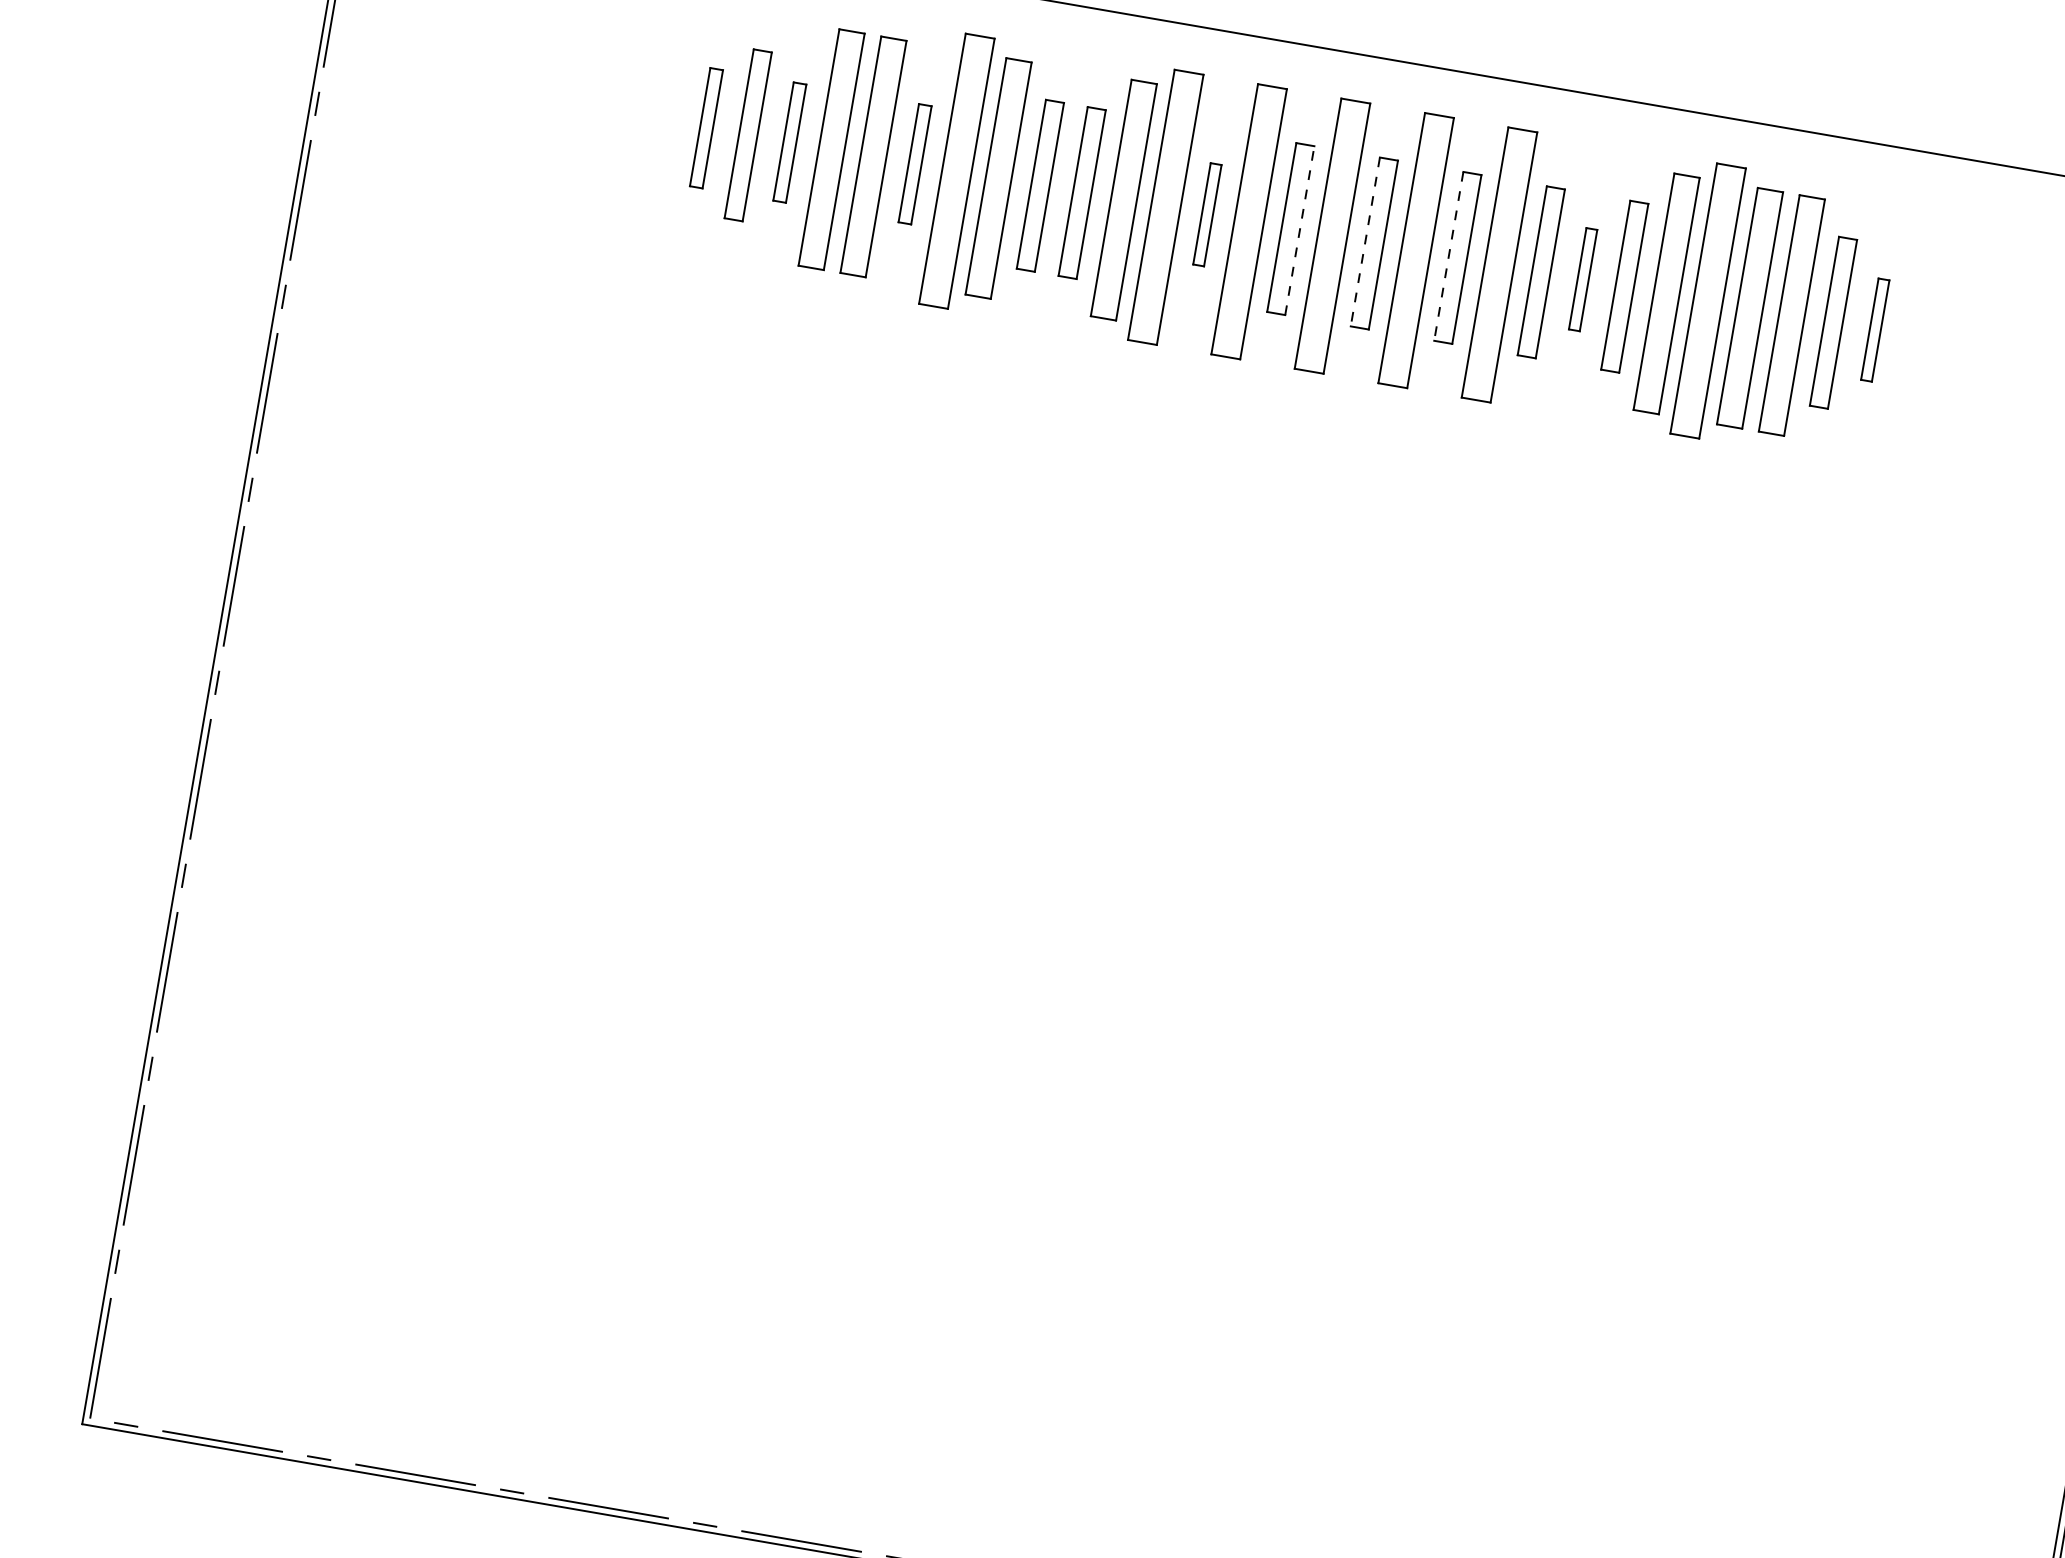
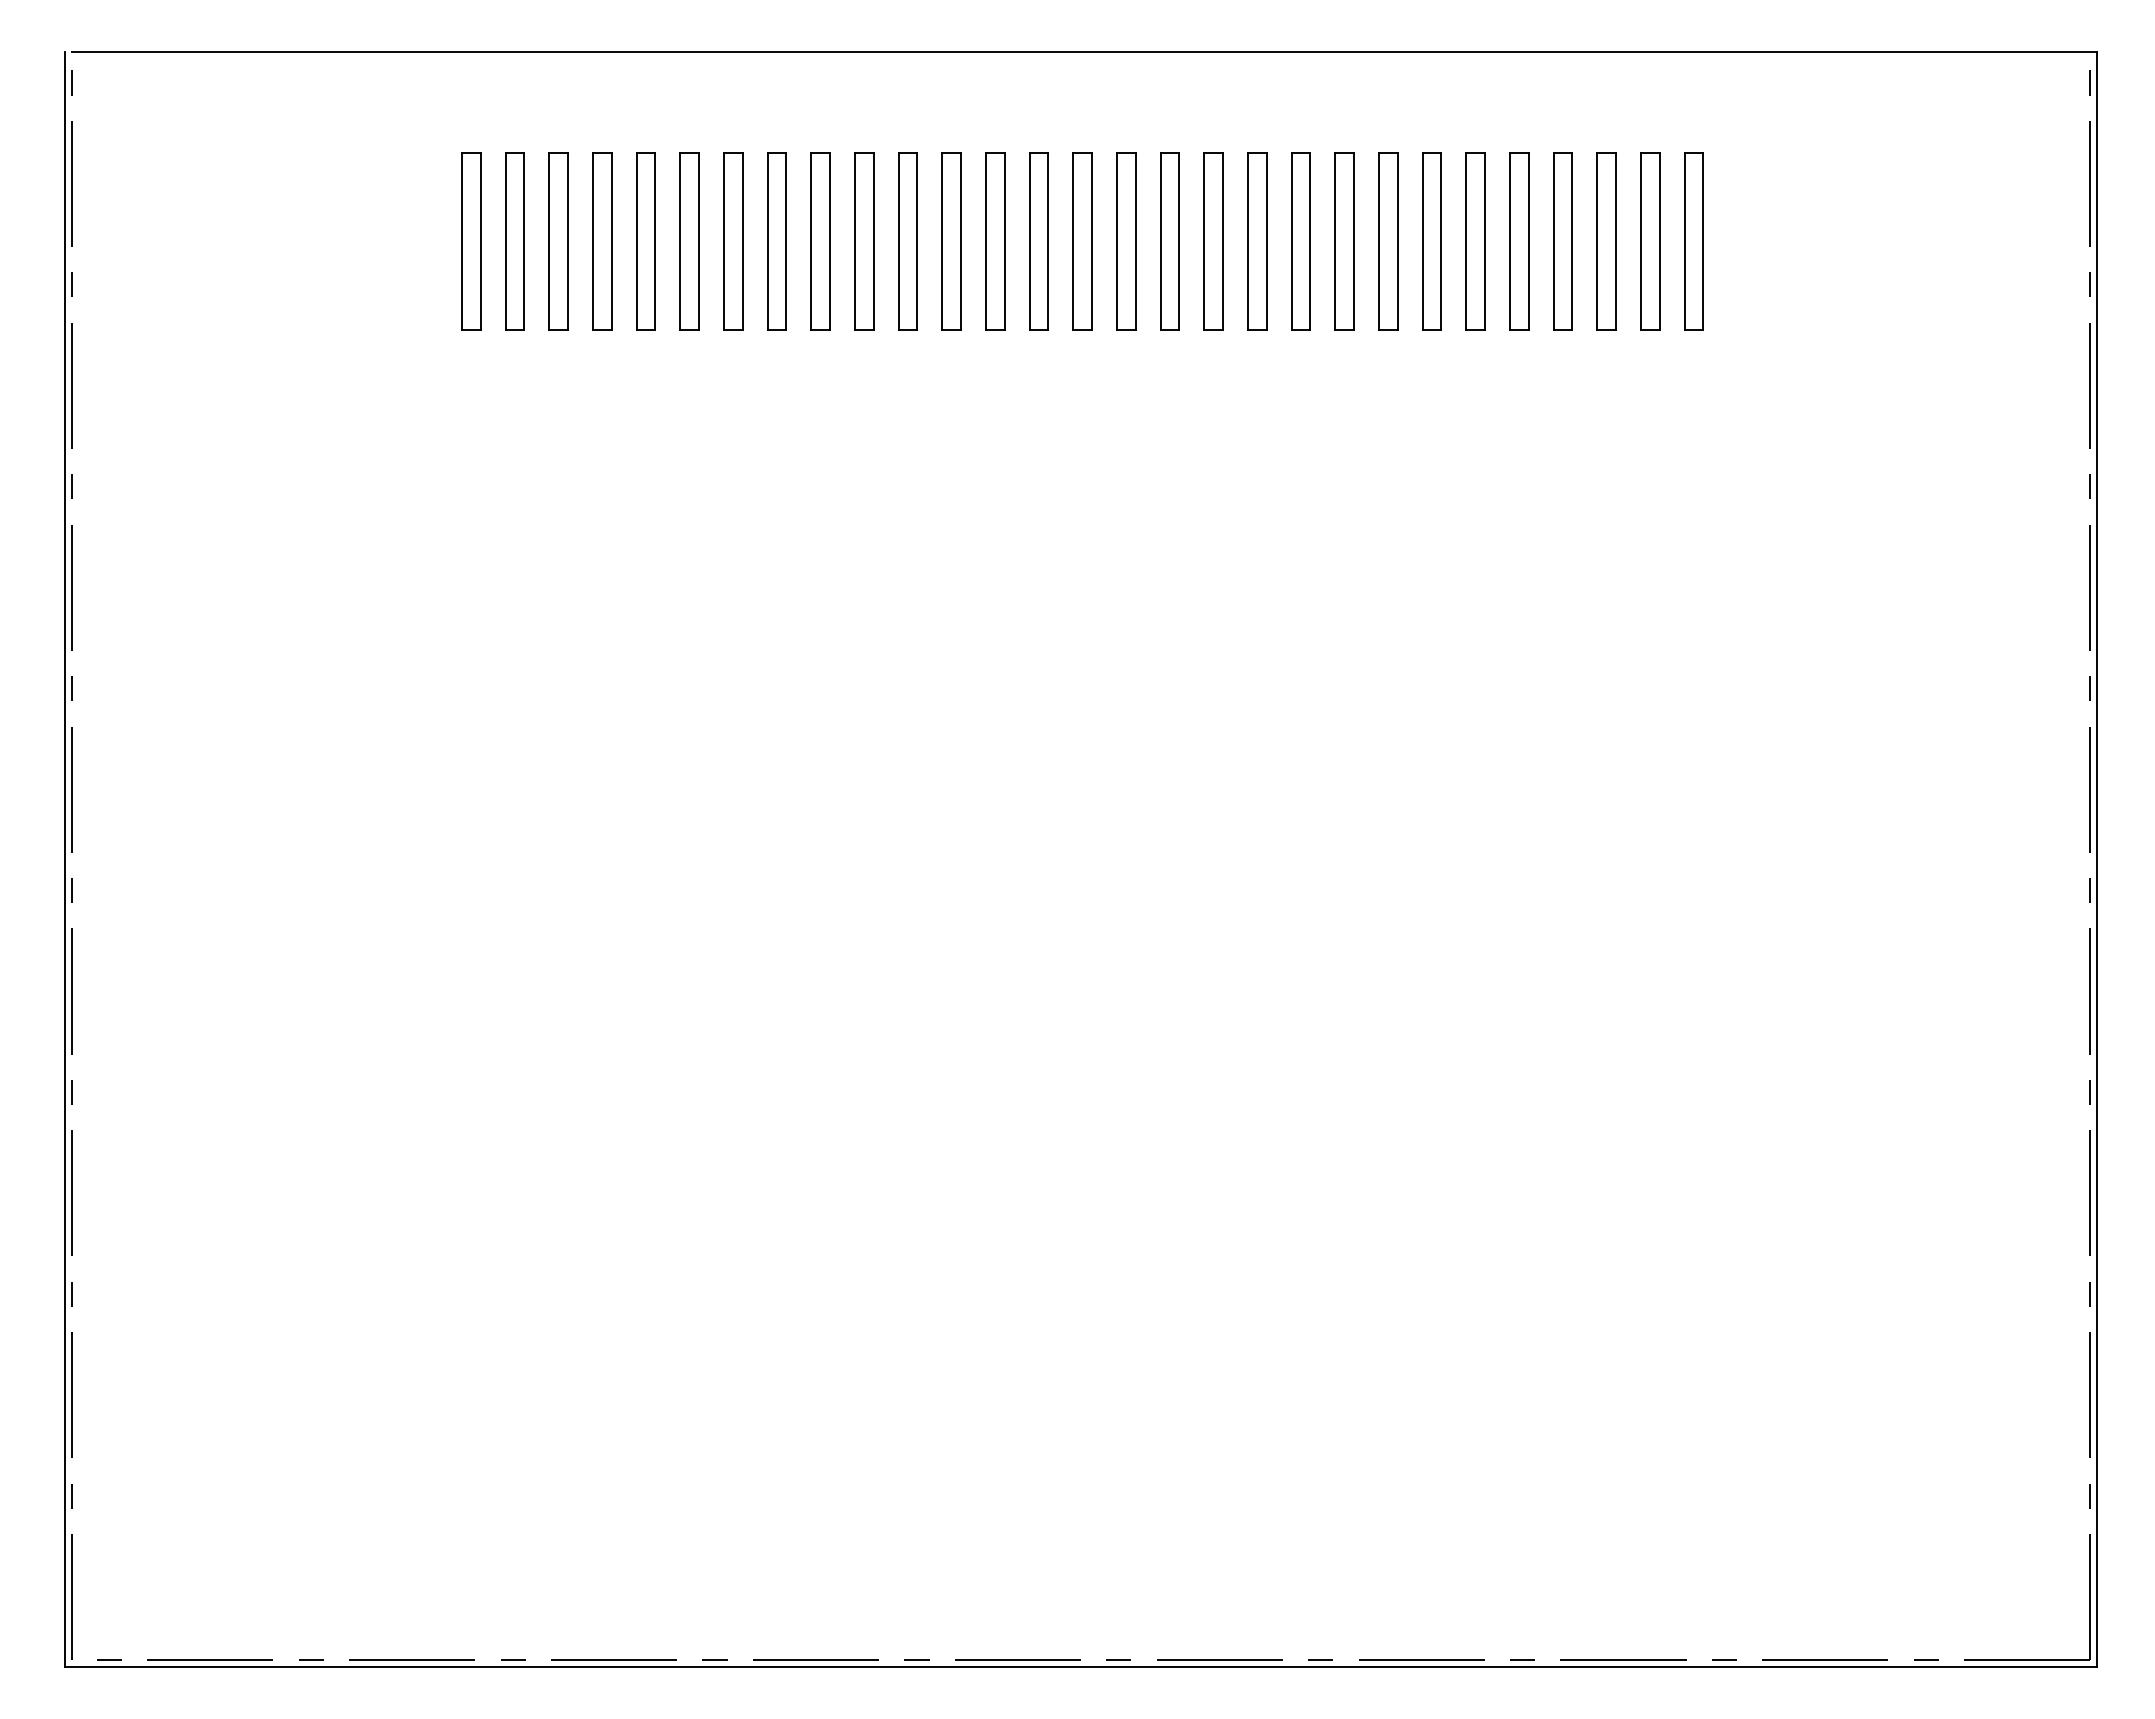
part: (706, 128) -> (471, 241), size x1.43
part: (789, 142) -> (558, 241), size x1.43
part: (831, 150) -> (602, 241), size x0.71
part: (872, 157) -> (645, 241), size x0.71
part: (914, 164) -> (689, 241), size x1.43
part: (957, 171) -> (733, 241), size x0.62
part: (998, 178) -> (776, 241), size x0.71
part: (1123, 200) -> (907, 241), size x0.71
part: (1165, 207) -> (951, 241), size x0.62
part: (1207, 214) -> (995, 241), size x1.67
part: (1248, 222) -> (1038, 241), size x0.62
line: (1300, 229) -> (1092, 240), dashed -> solid
part: (1332, 236) -> (1126, 241), size x0.62
line: (1365, 242) -> (1160, 241), dashed -> solid
part: (1415, 250) -> (1213, 241), size x0.62
line: (1448, 256) -> (1247, 241), dashed -> solid
part: (1499, 265) -> (1300, 241), size x0.62
part: (1583, 279) -> (1388, 241), size x1.67
part: (1666, 294) -> (1475, 241), size x0.71
part: (1708, 301) -> (1519, 241), size x0.62
part: (1749, 308) -> (1562, 241), size x0.71
part: (1791, 315) -> (1606, 241), size x0.71
part: (1874, 330) -> (1693, 241), size x1.67

